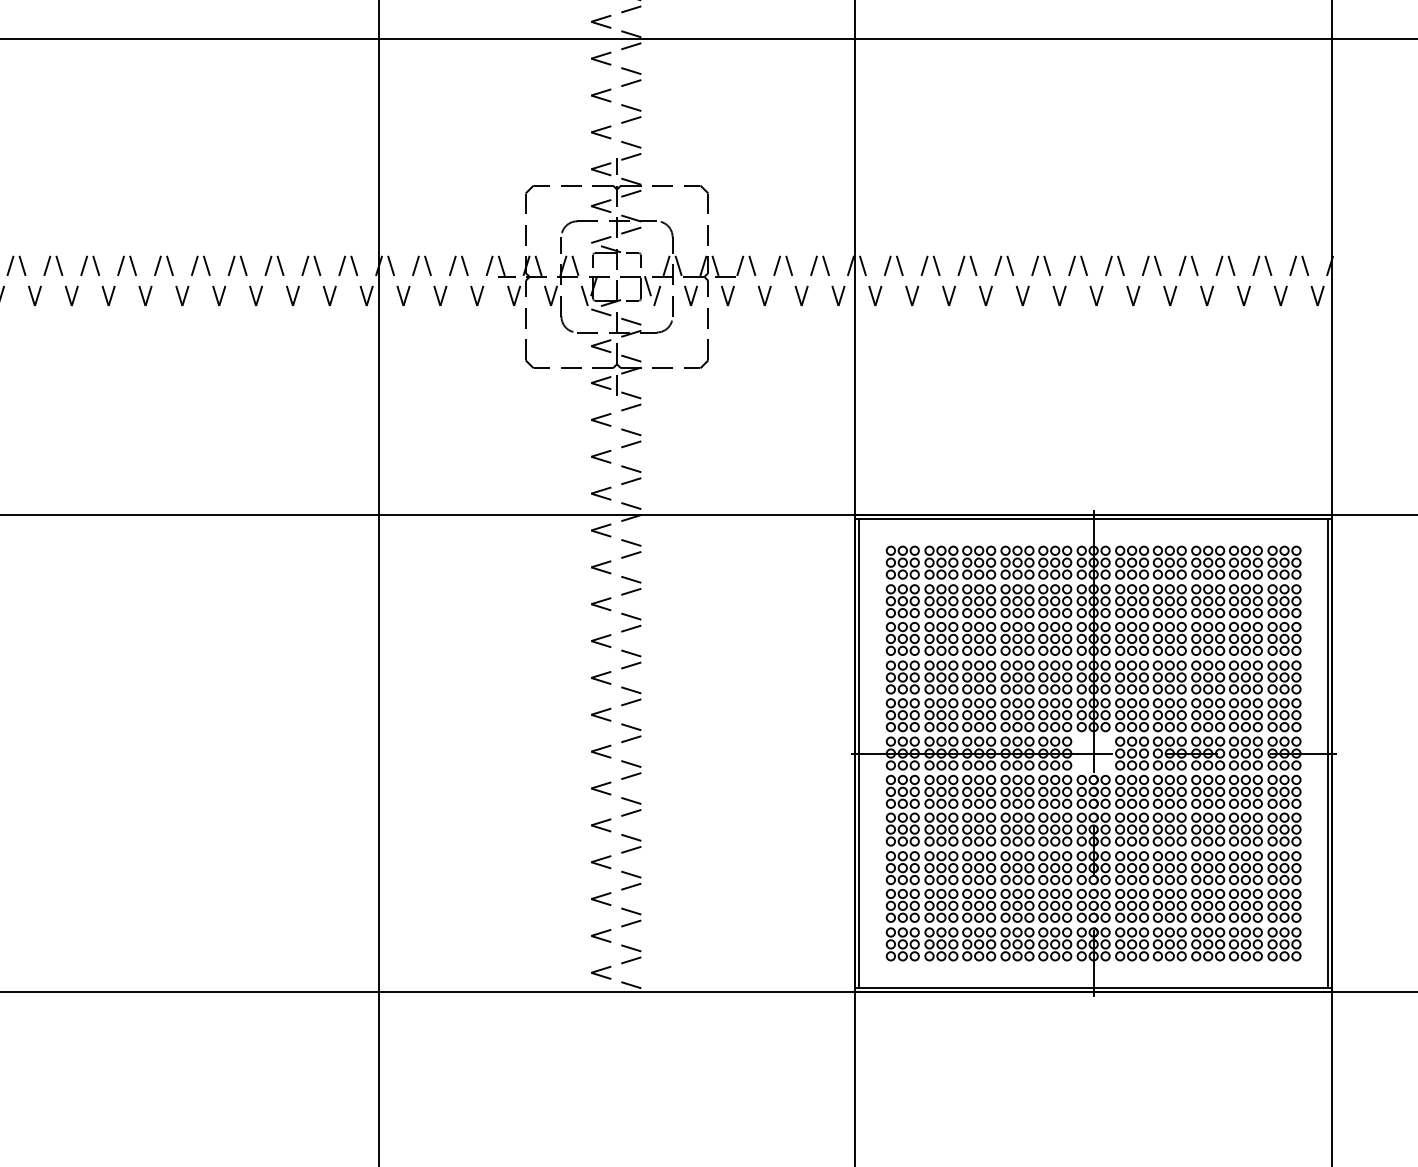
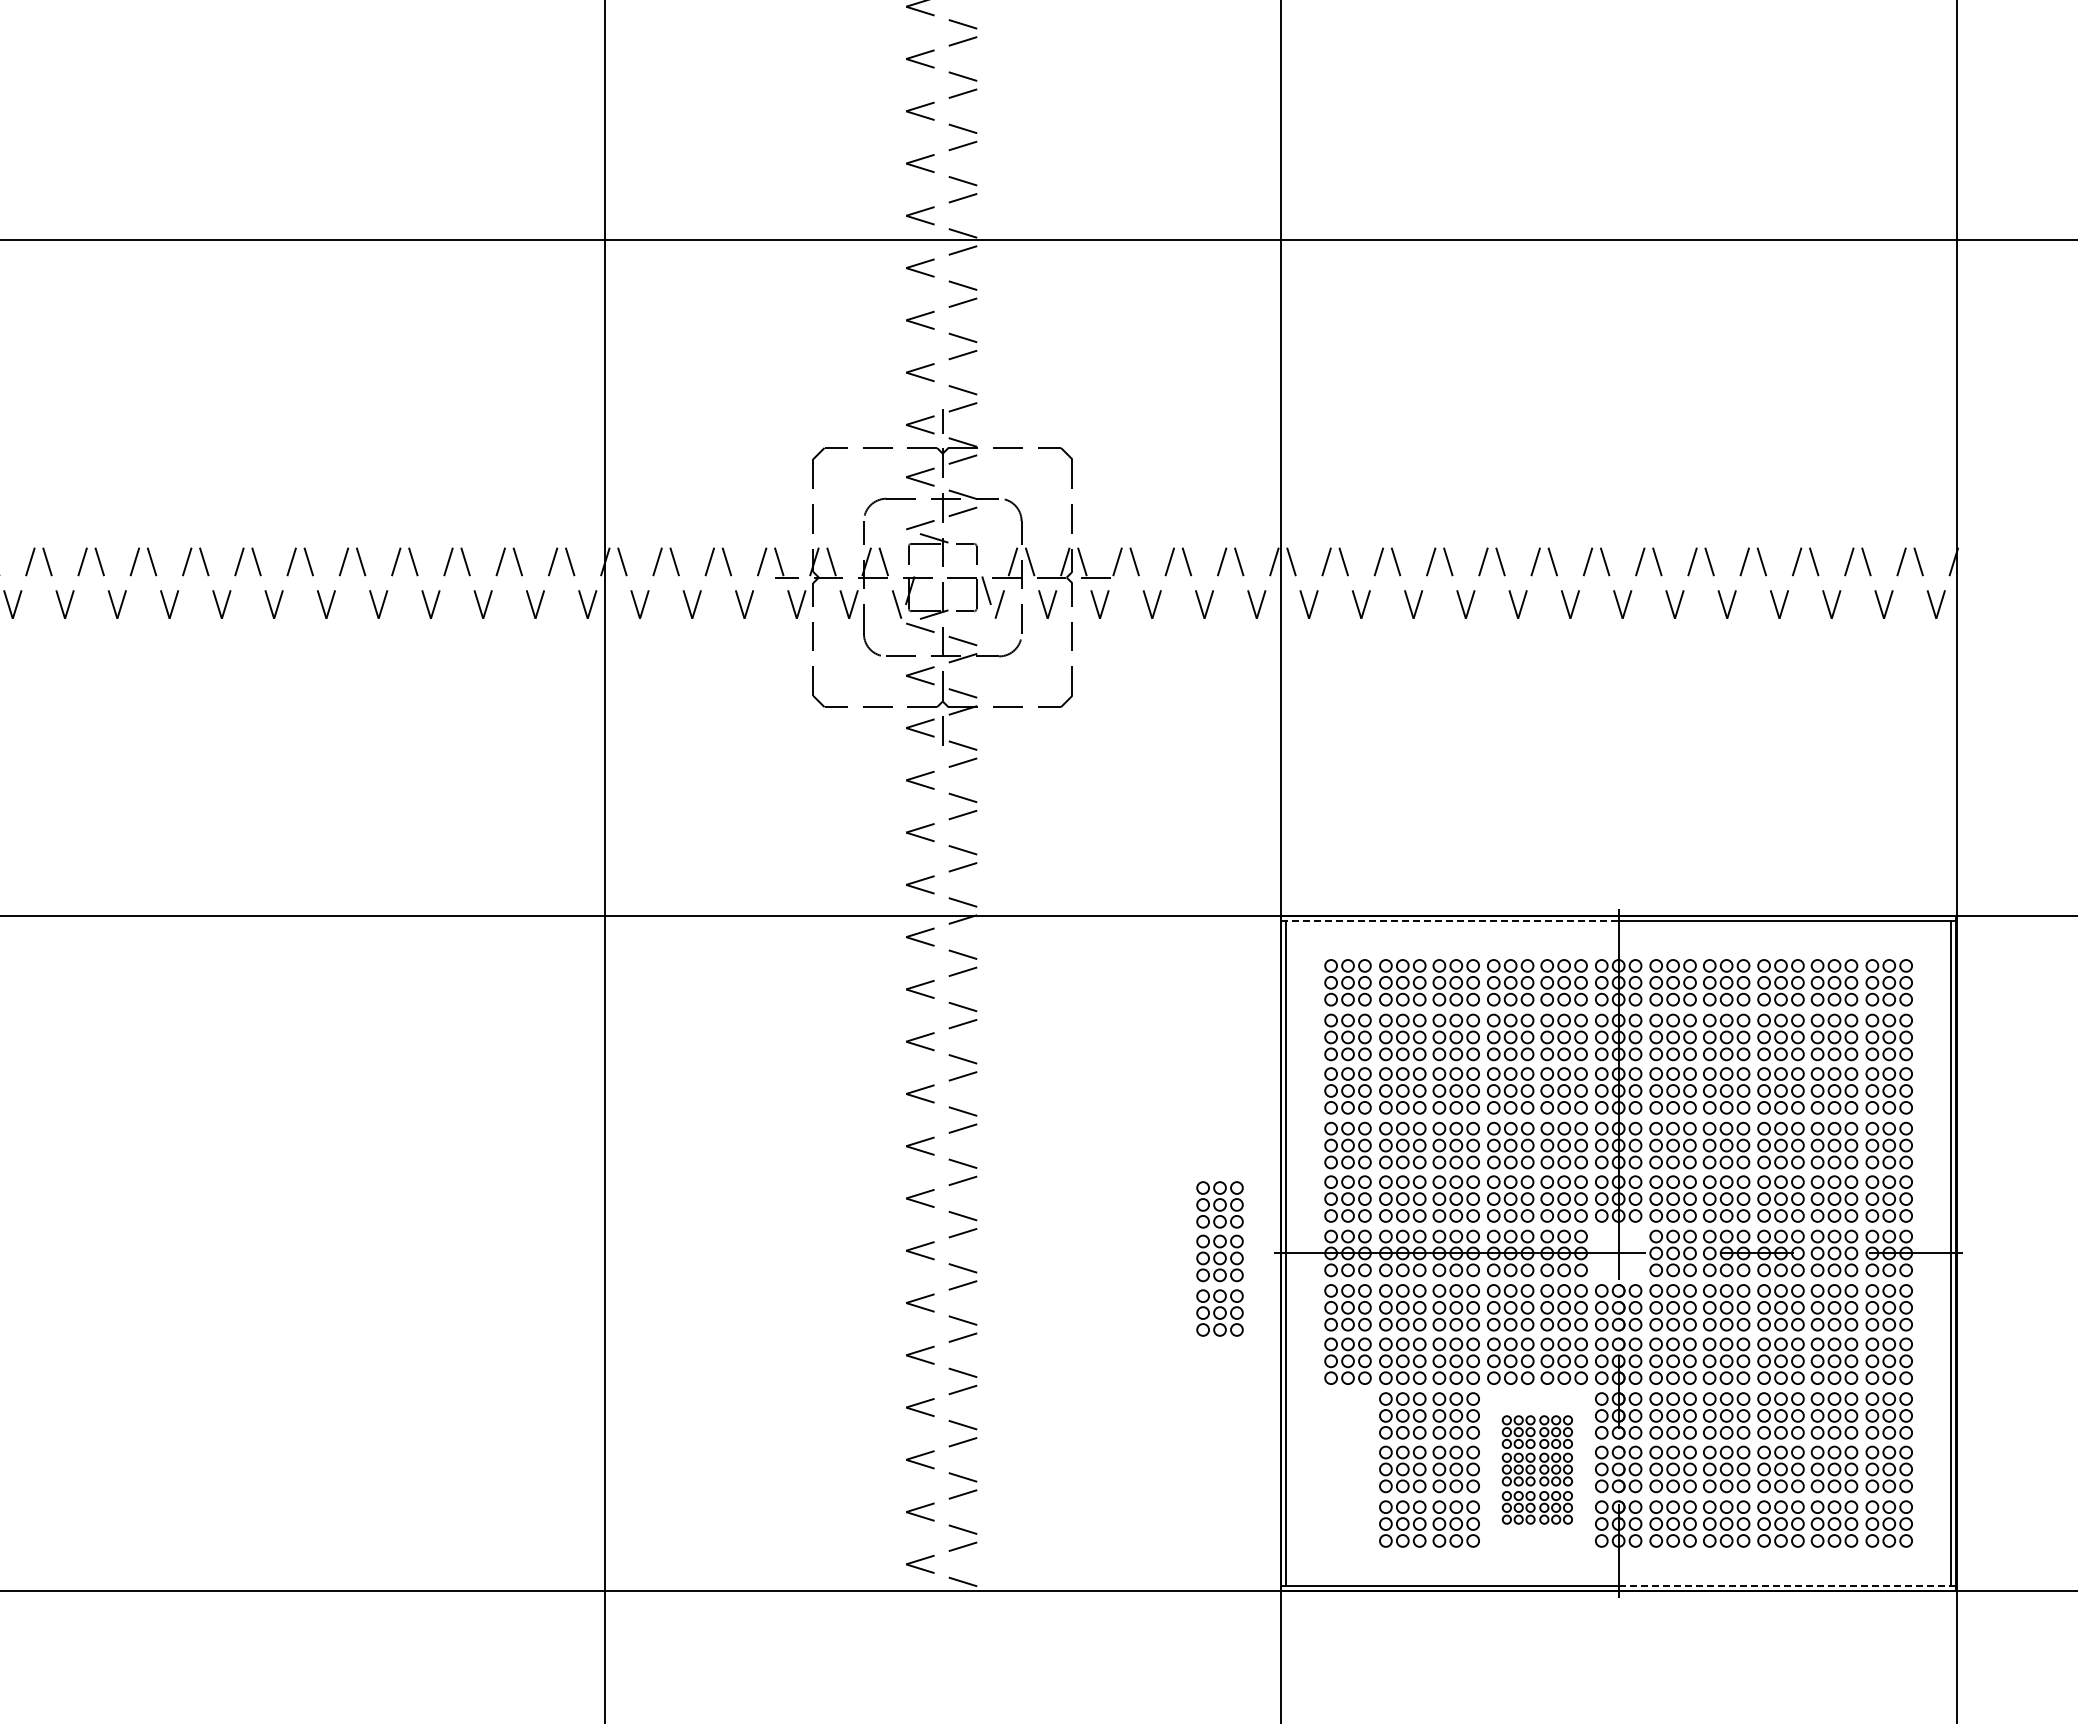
line: (974, 519) -> (1449, 921), solid -> dashed
part: (902, 905) -> (1219, 1258), moved
part: (1036, 905) -> (1537, 1469), size x0.7
line: (1212, 987) -> (1787, 1585), solid -> dashed

